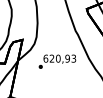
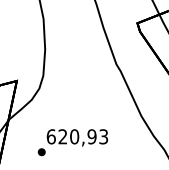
text: (57, 61) -> (73, 142), moved

